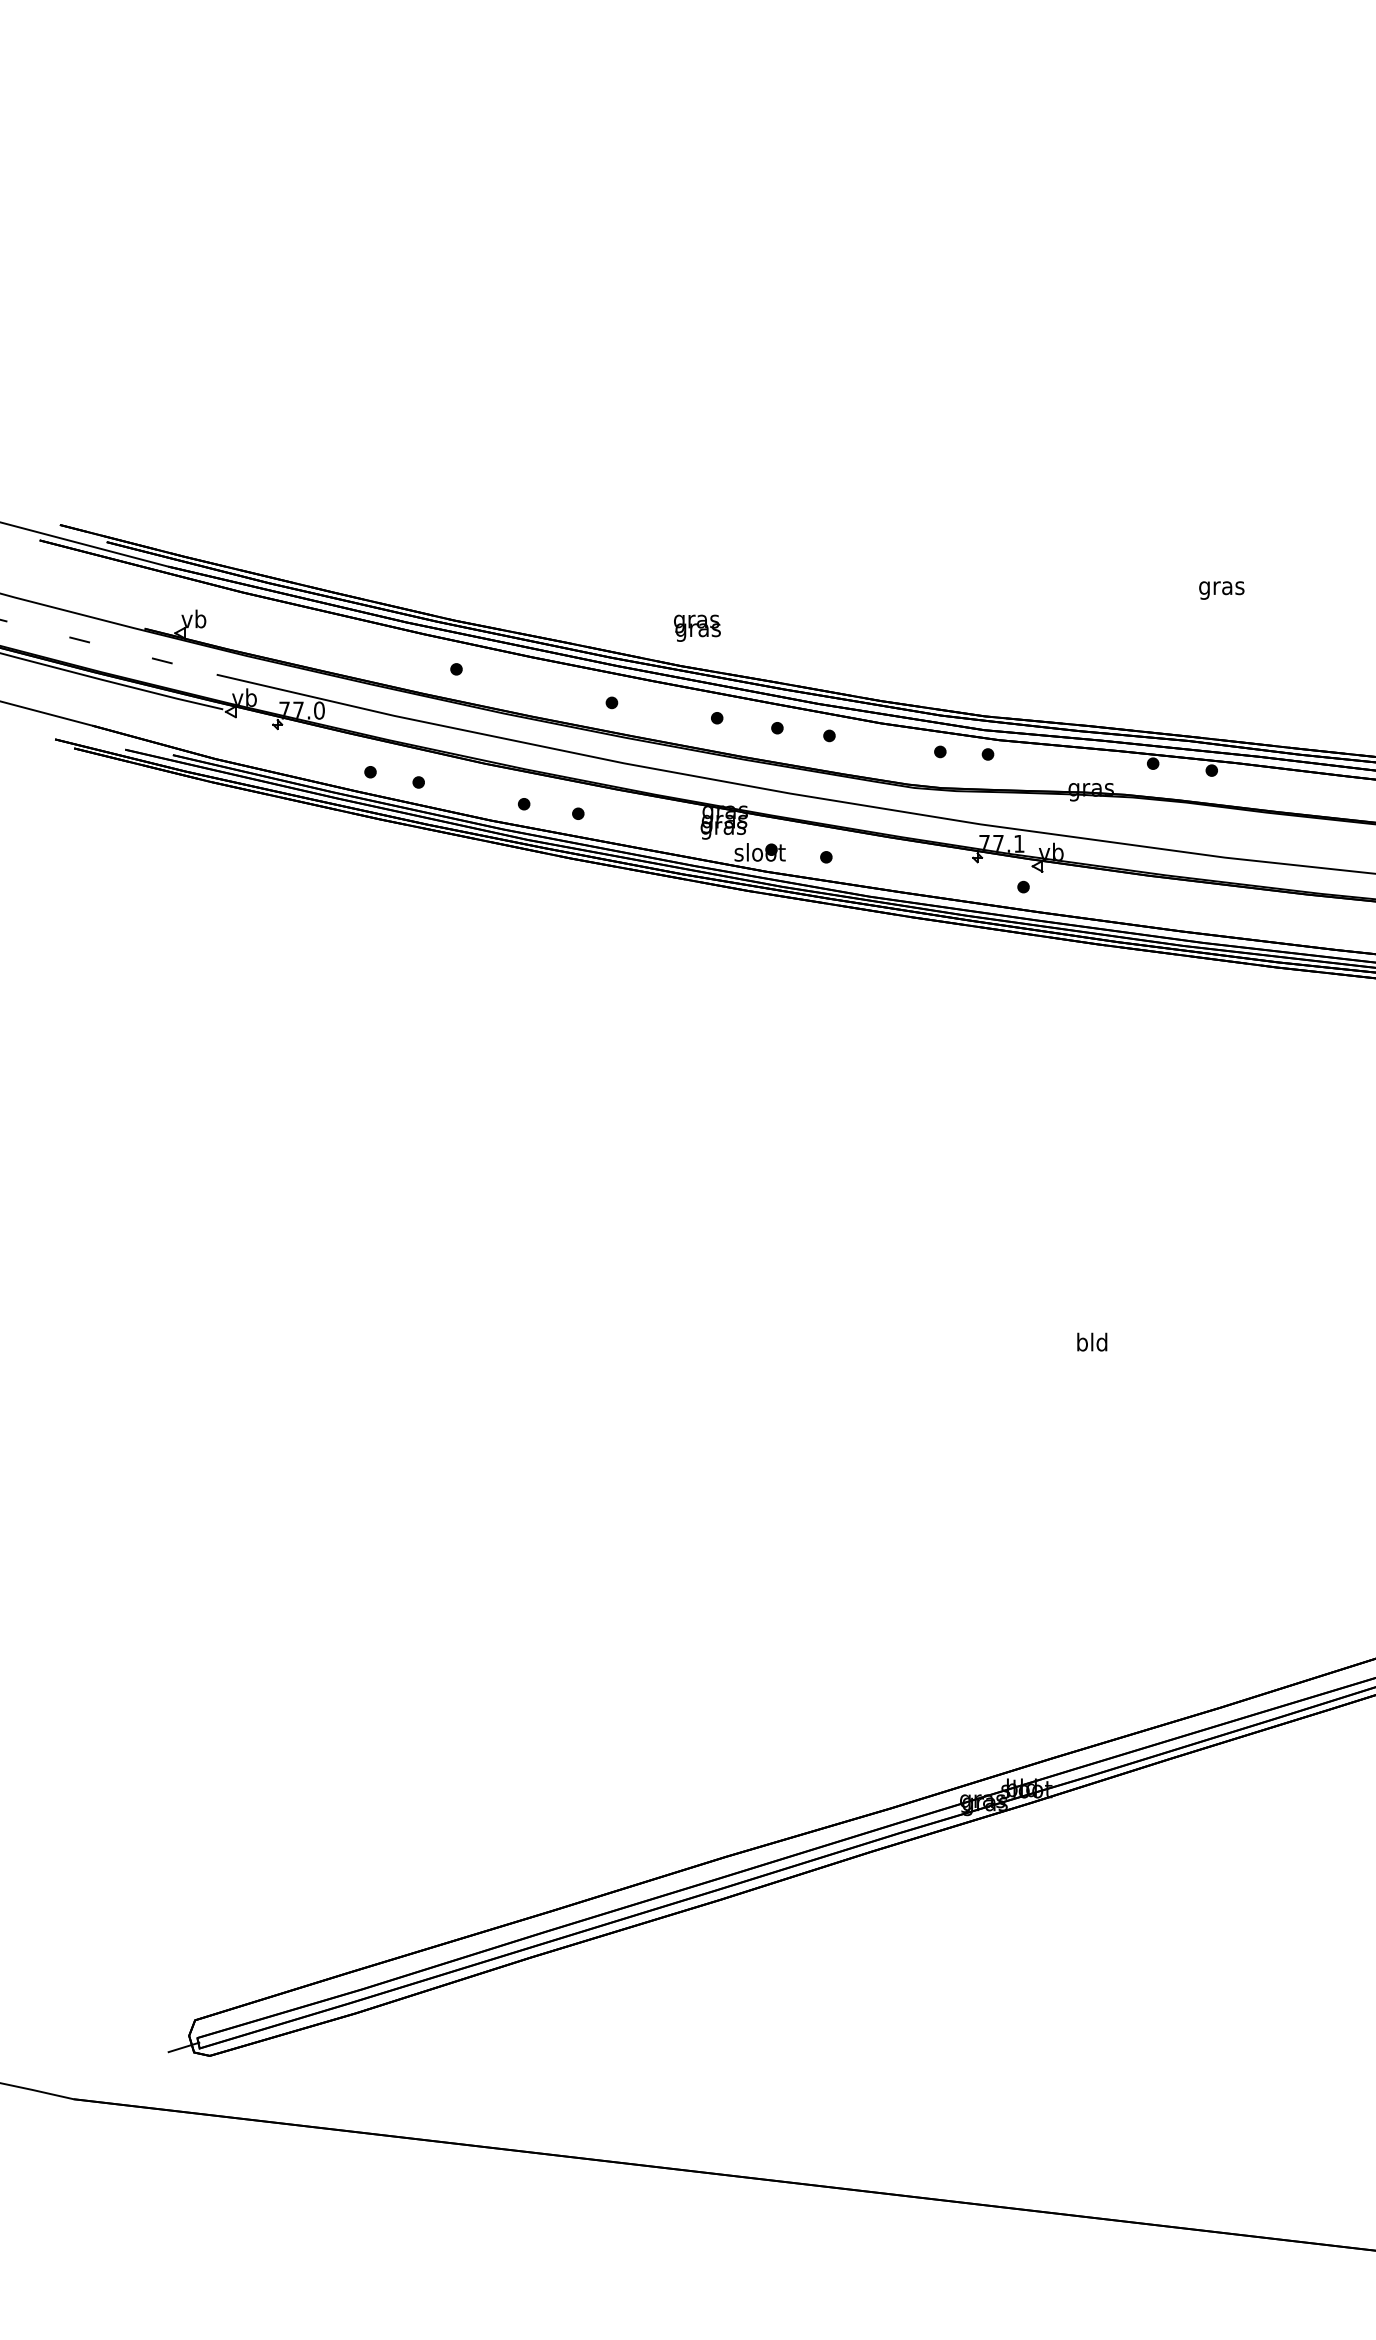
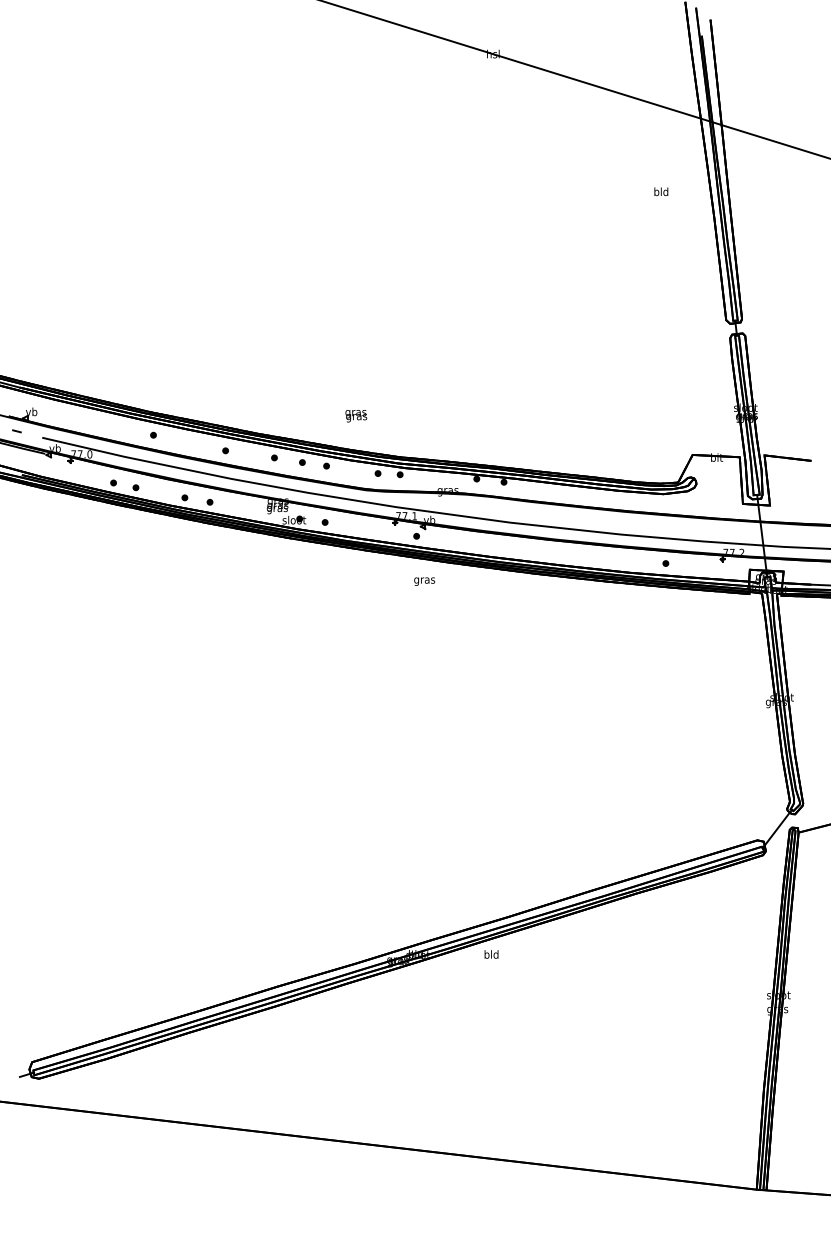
text: (1221, 590) -> (424, 581), moved
text: (697, 628) -> (356, 416), moved
text: (1092, 1342) -> (491, 954), moved

